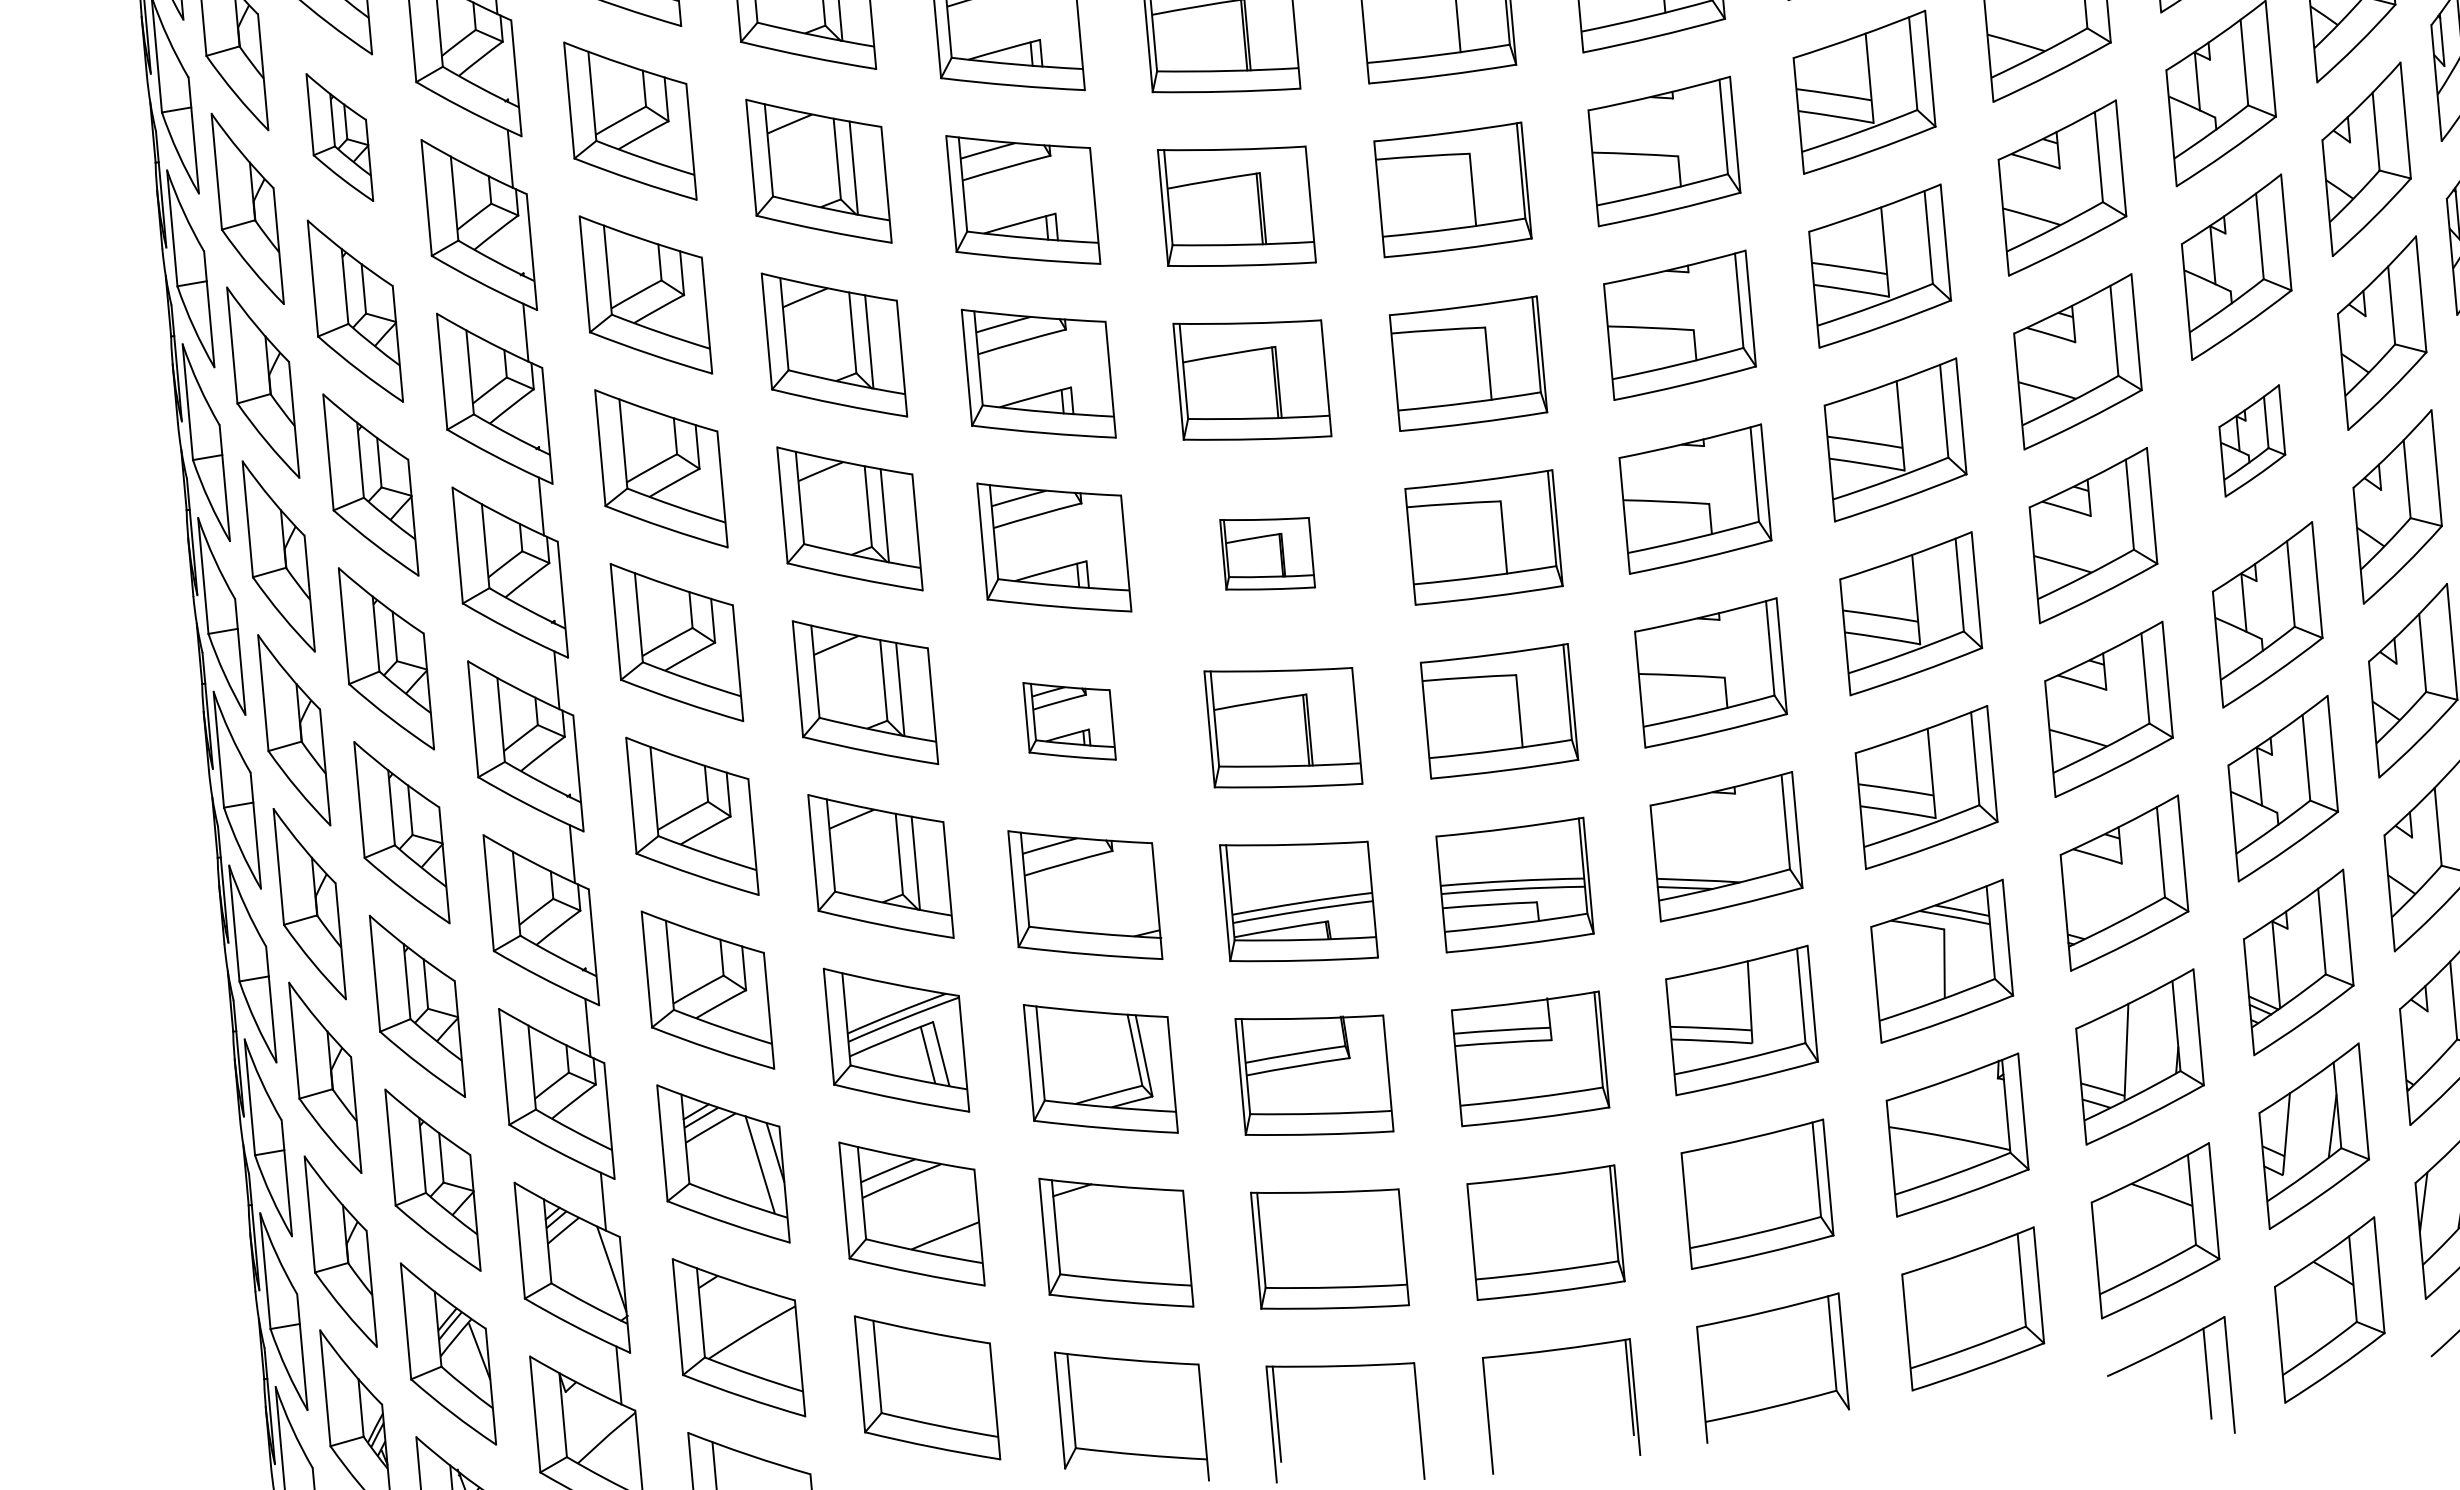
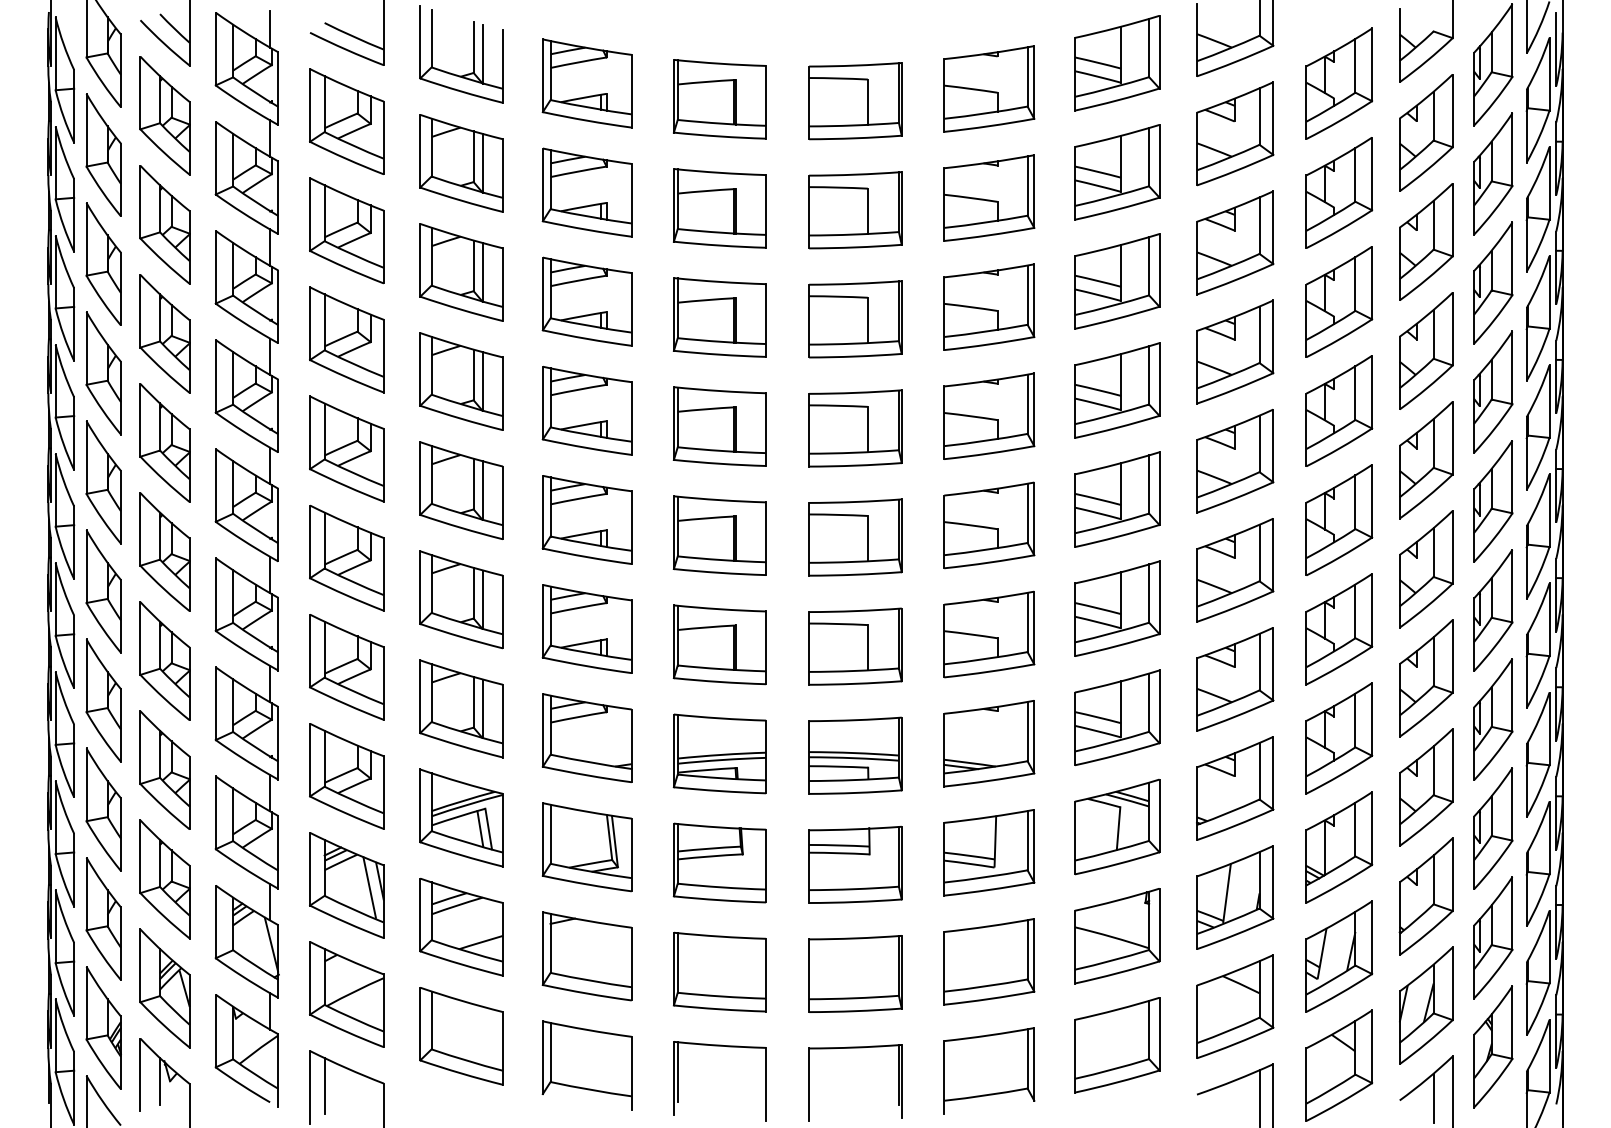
part: (338, 137) -> (164, 224), size x1.43
part: (2252, 439) -> (1339, 519), size x1.67
part: (1267, 553) -> (719, 535), size x1.67
part: (1068, 720) -> (586, 628), size x1.67

